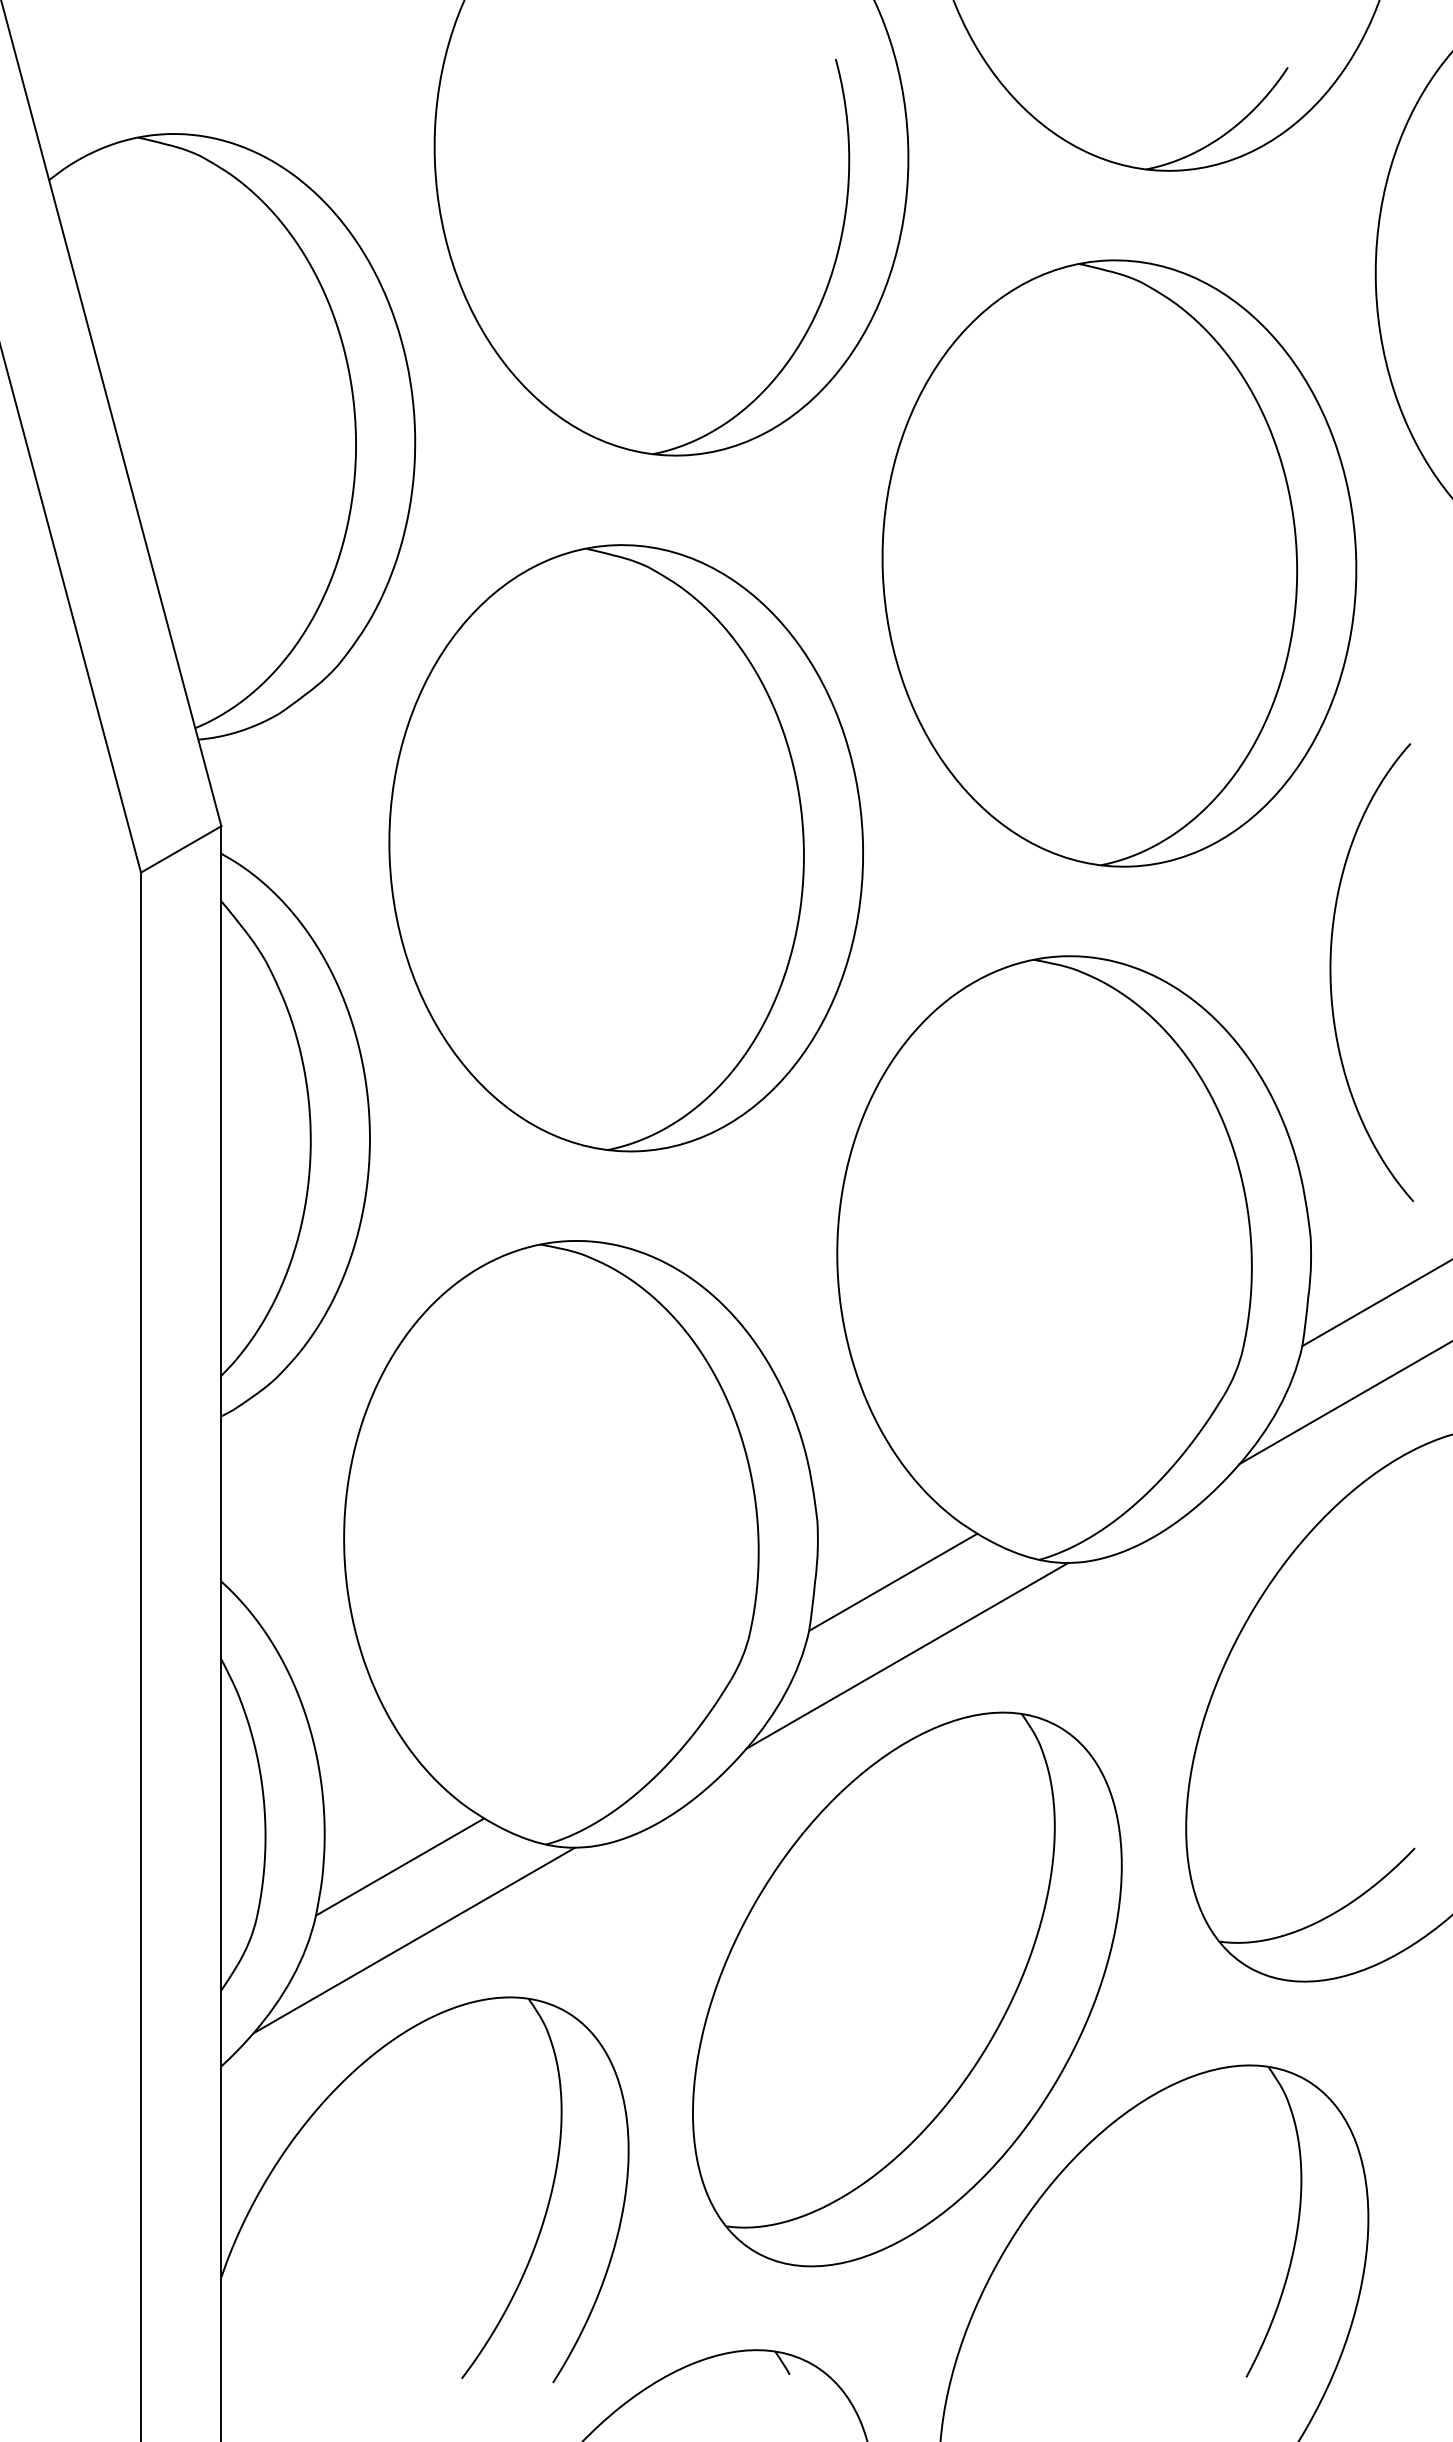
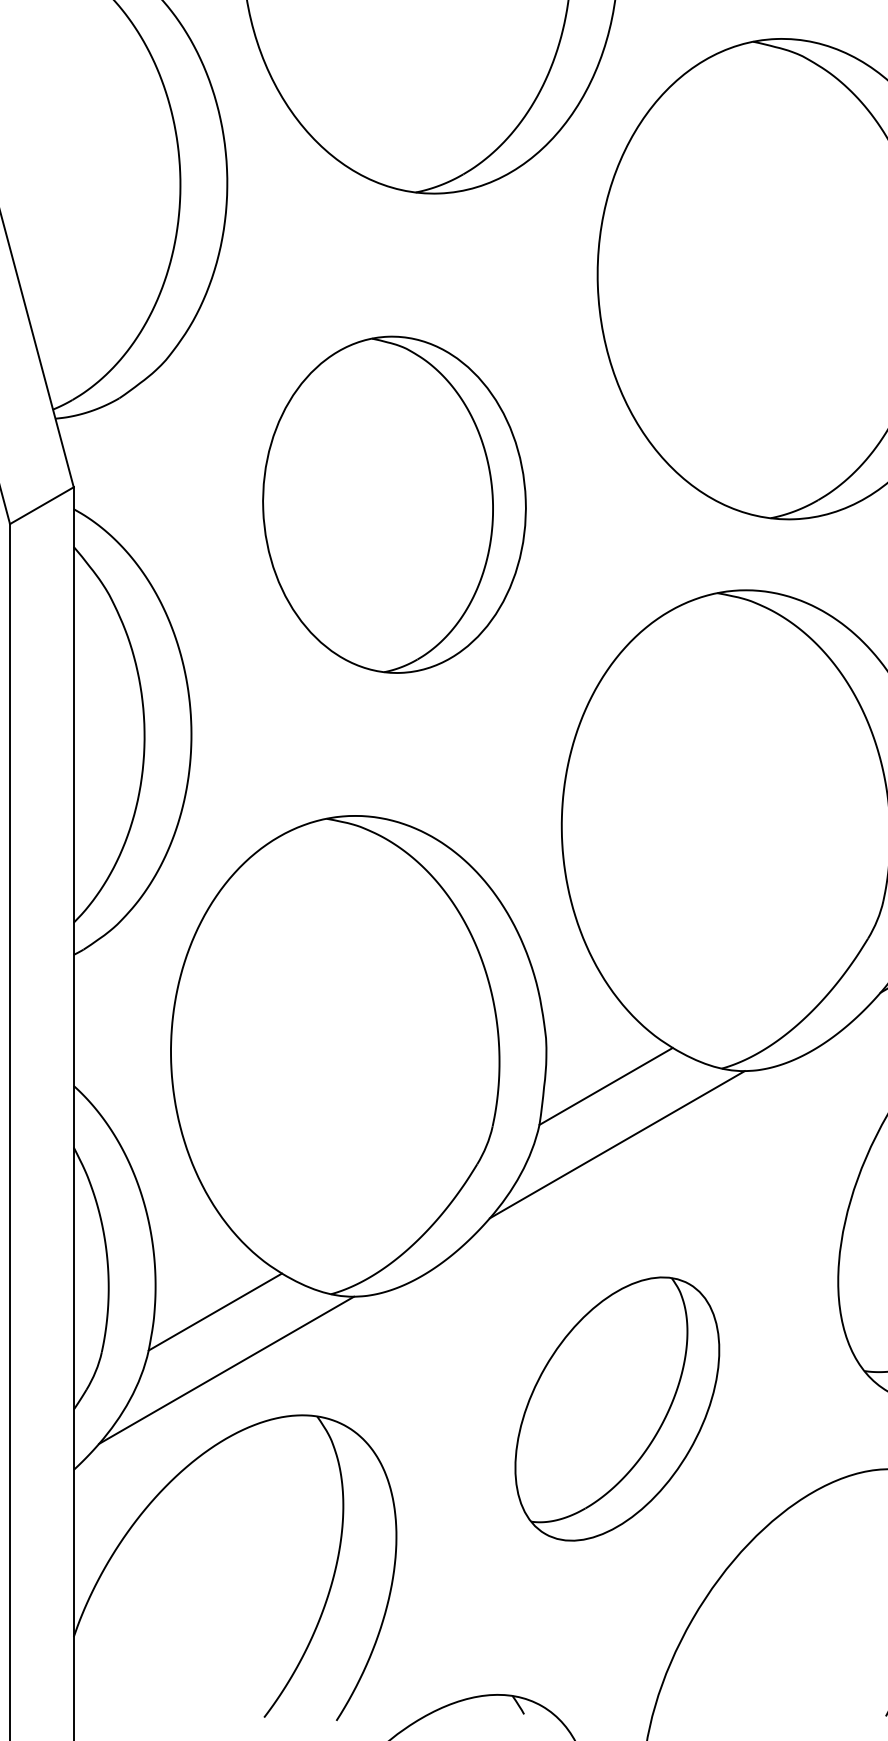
part: (625, 848) -> (393, 504), size x0.7
part: (907, 1989) -> (617, 1409), size x0.6

